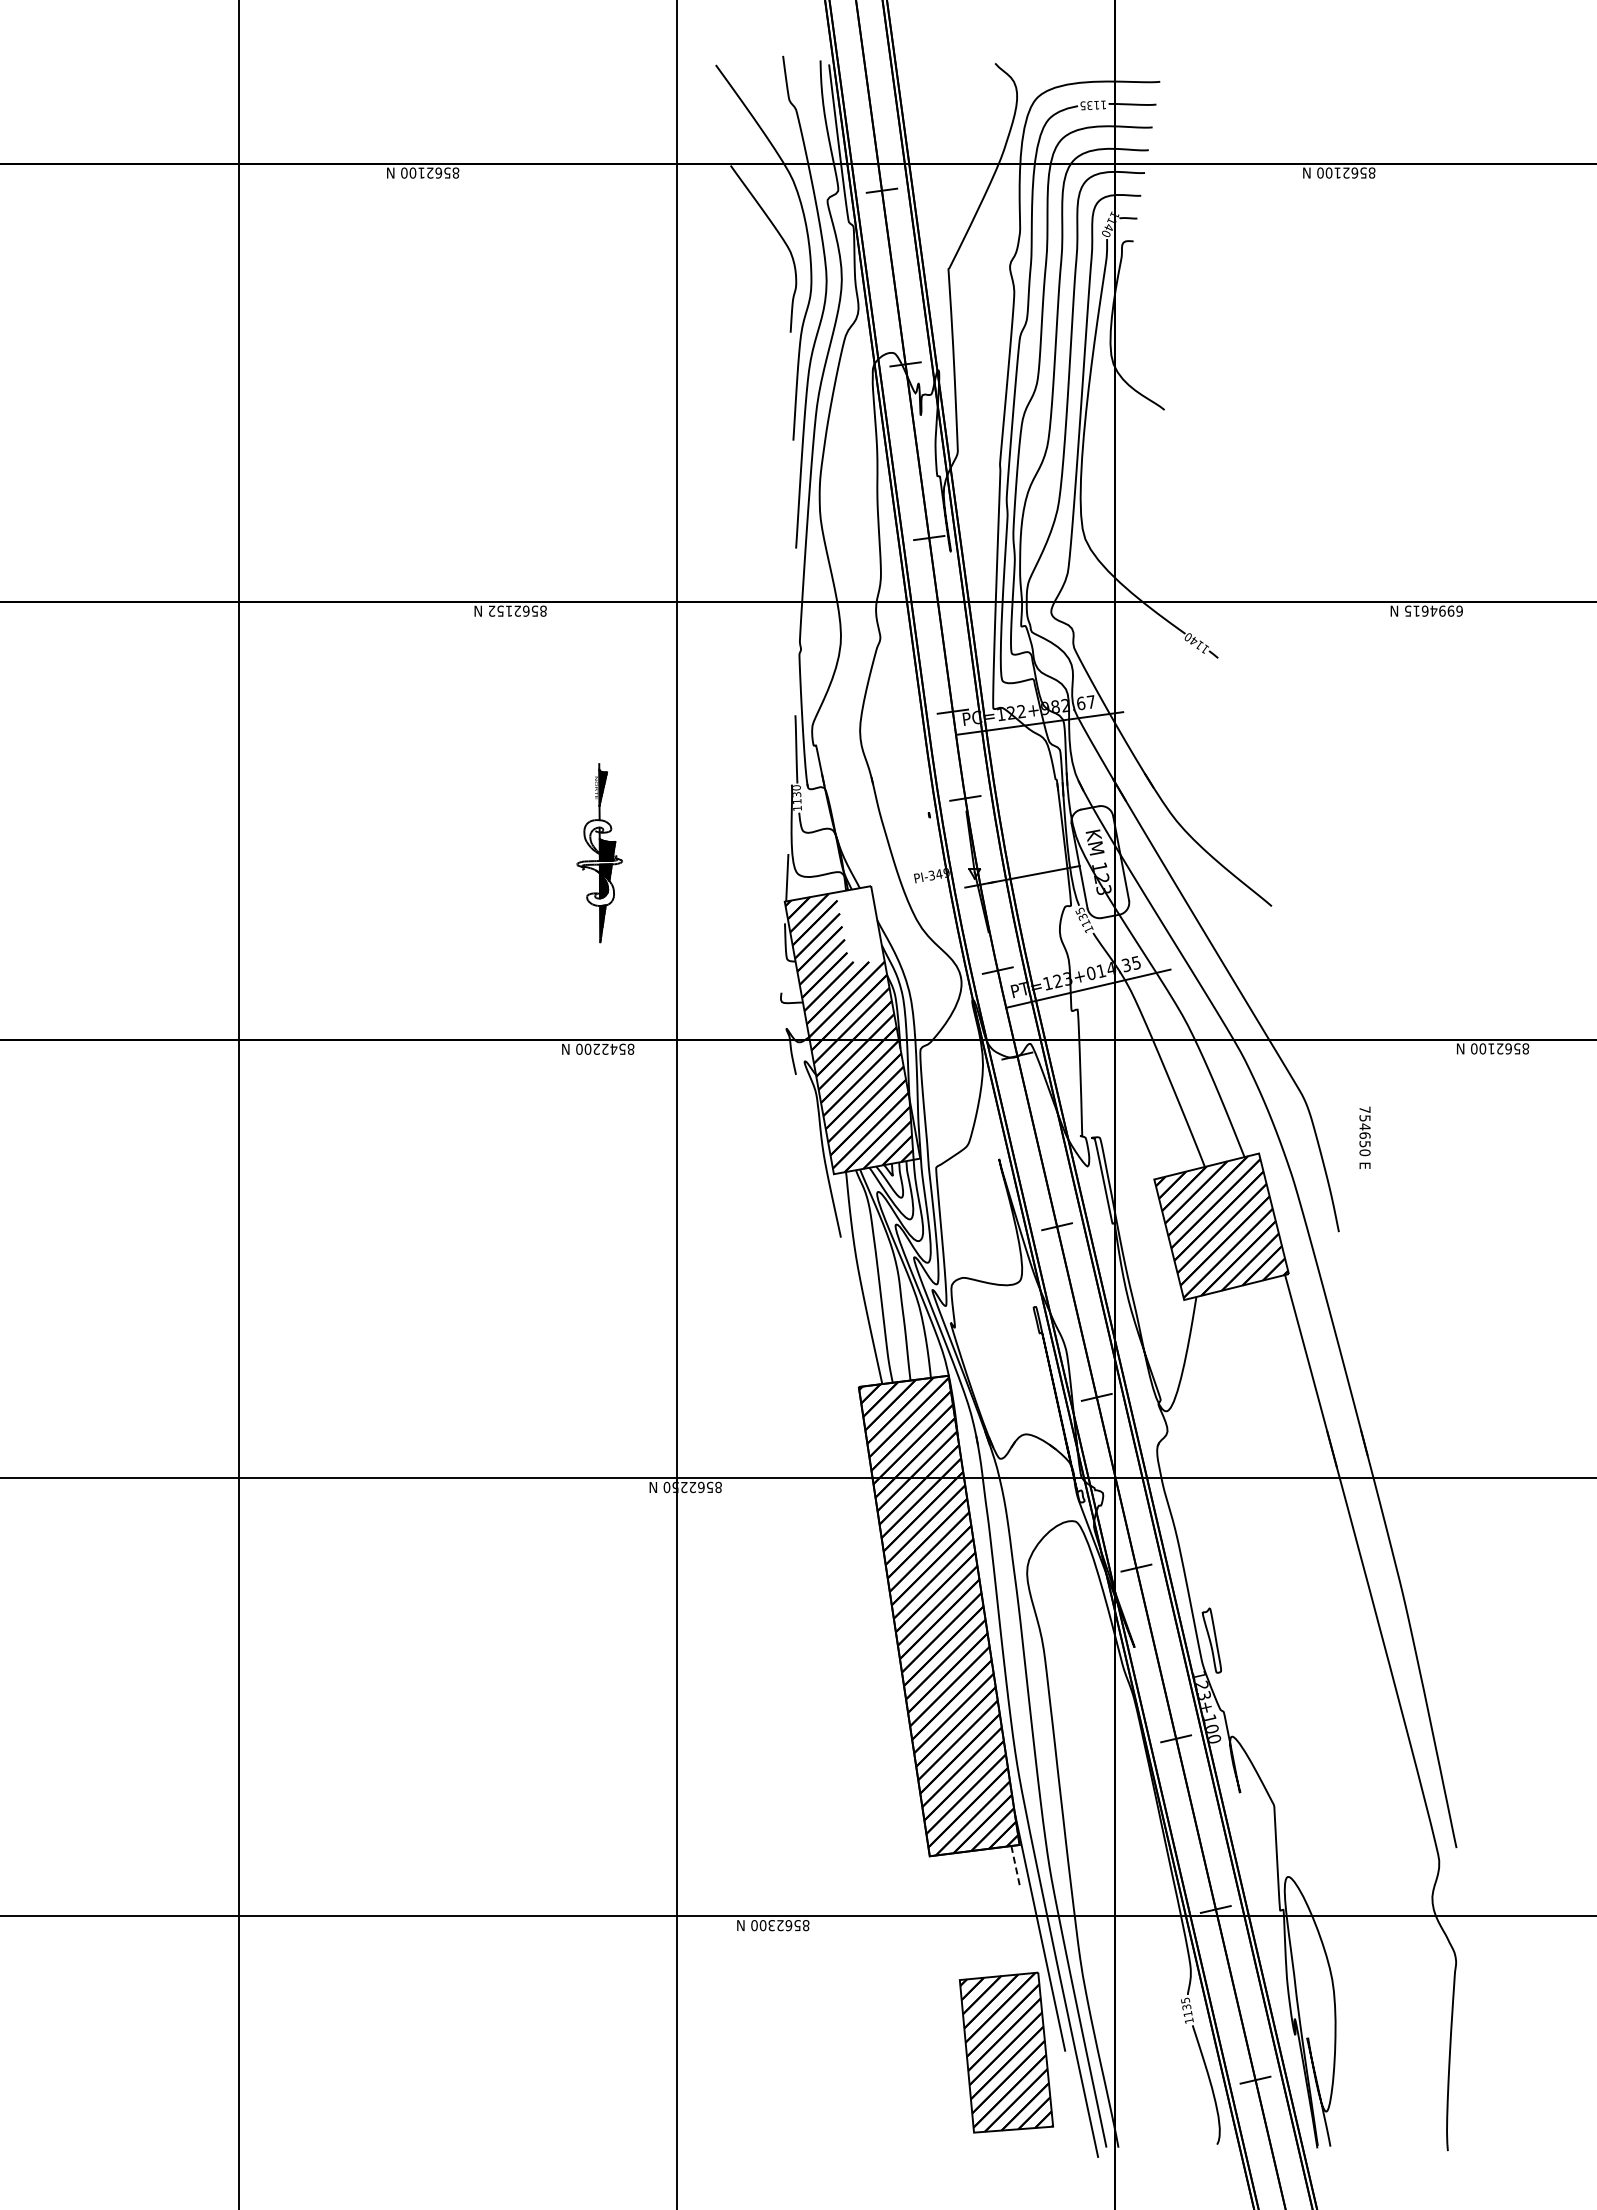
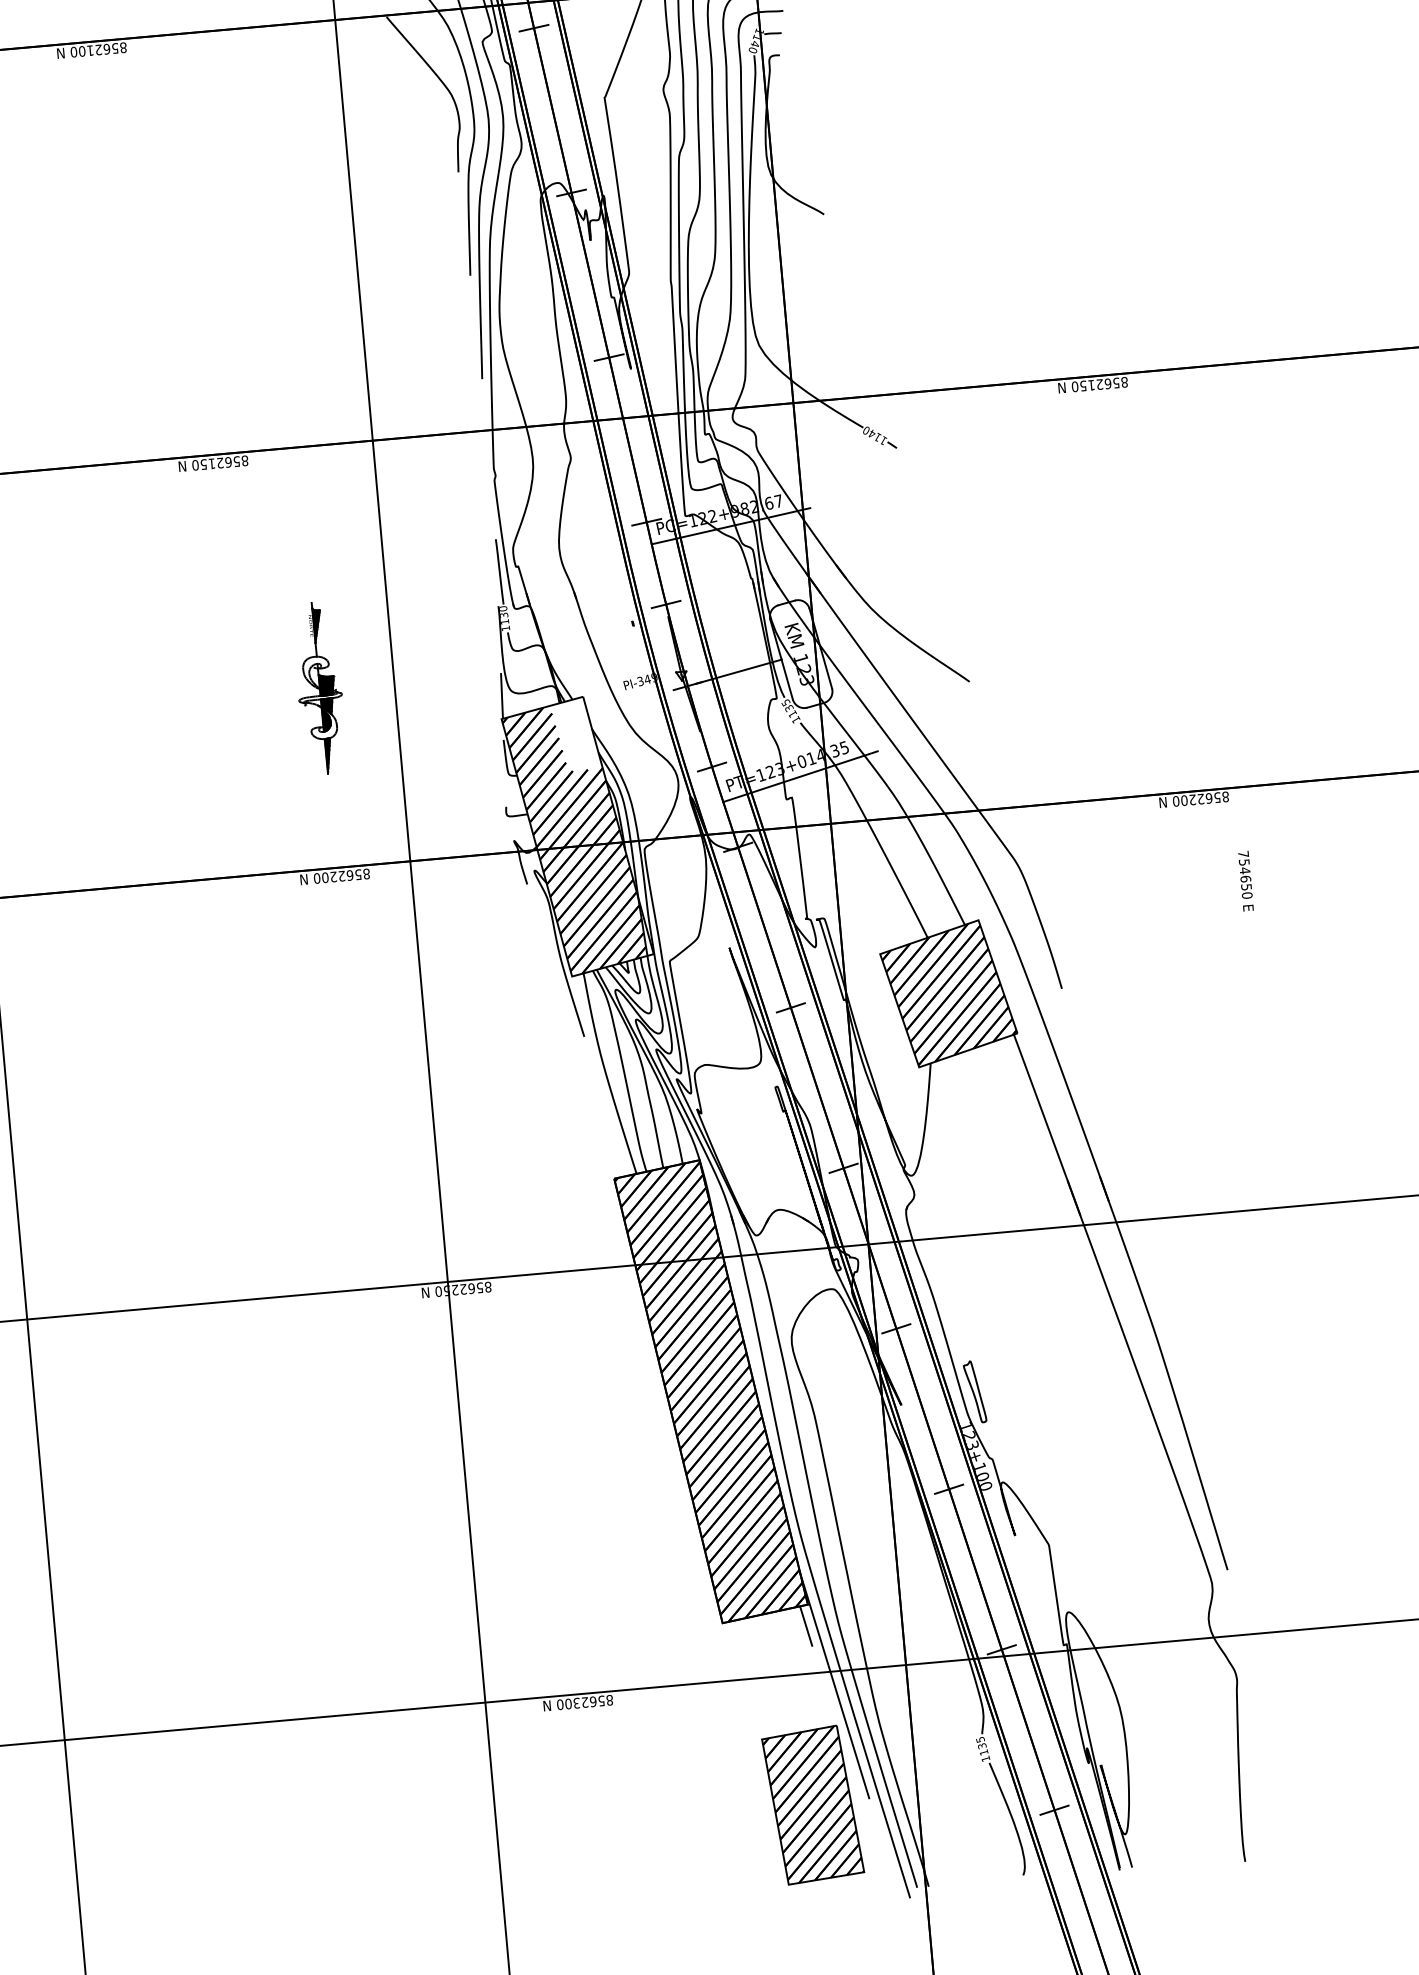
text: (491, 610) -> (195, 464), 8562152 -> 8562150
text: (1433, 610) -> (1099, 383), 6994615 -> 8562150
text: (613, 1048) -> (349, 874), 8542200 -> 8562200
text: (1491, 1048) -> (1192, 799), 8562100 -> 8562200
text: (1364, 1137) -> (1245, 880), moved
line: (1015, 1867) -> (805, 1626), dashed -> solid

